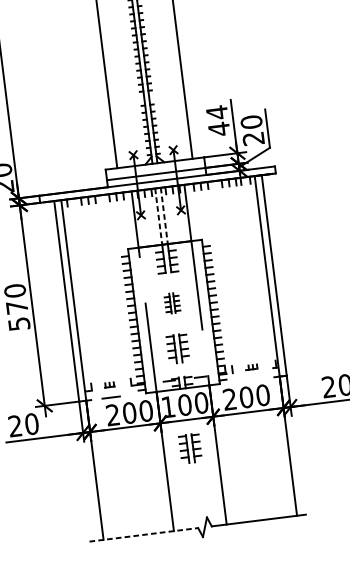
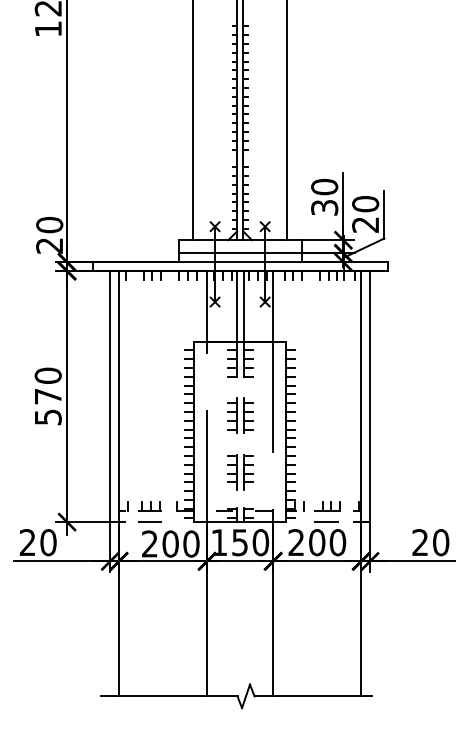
text: (218, 120) -> (324, 197), 44 -> 30
line: (158, 216) -> (236, 306), dashed -> solid
line: (164, 216) -> (243, 306), dashed -> solid
part: (172, 303) -> (240, 415), size x1.43
part: (251, 367) -> (327, 506), size x1.67
line: (251, 380) -> (326, 522), added
part: (109, 385) -> (149, 506), size x1.67
text: (185, 404) -> (240, 542), 100 -> 150
part: (190, 448) -> (240, 597), removed
line: (143, 534) -> (169, 696), dashed -> solid

